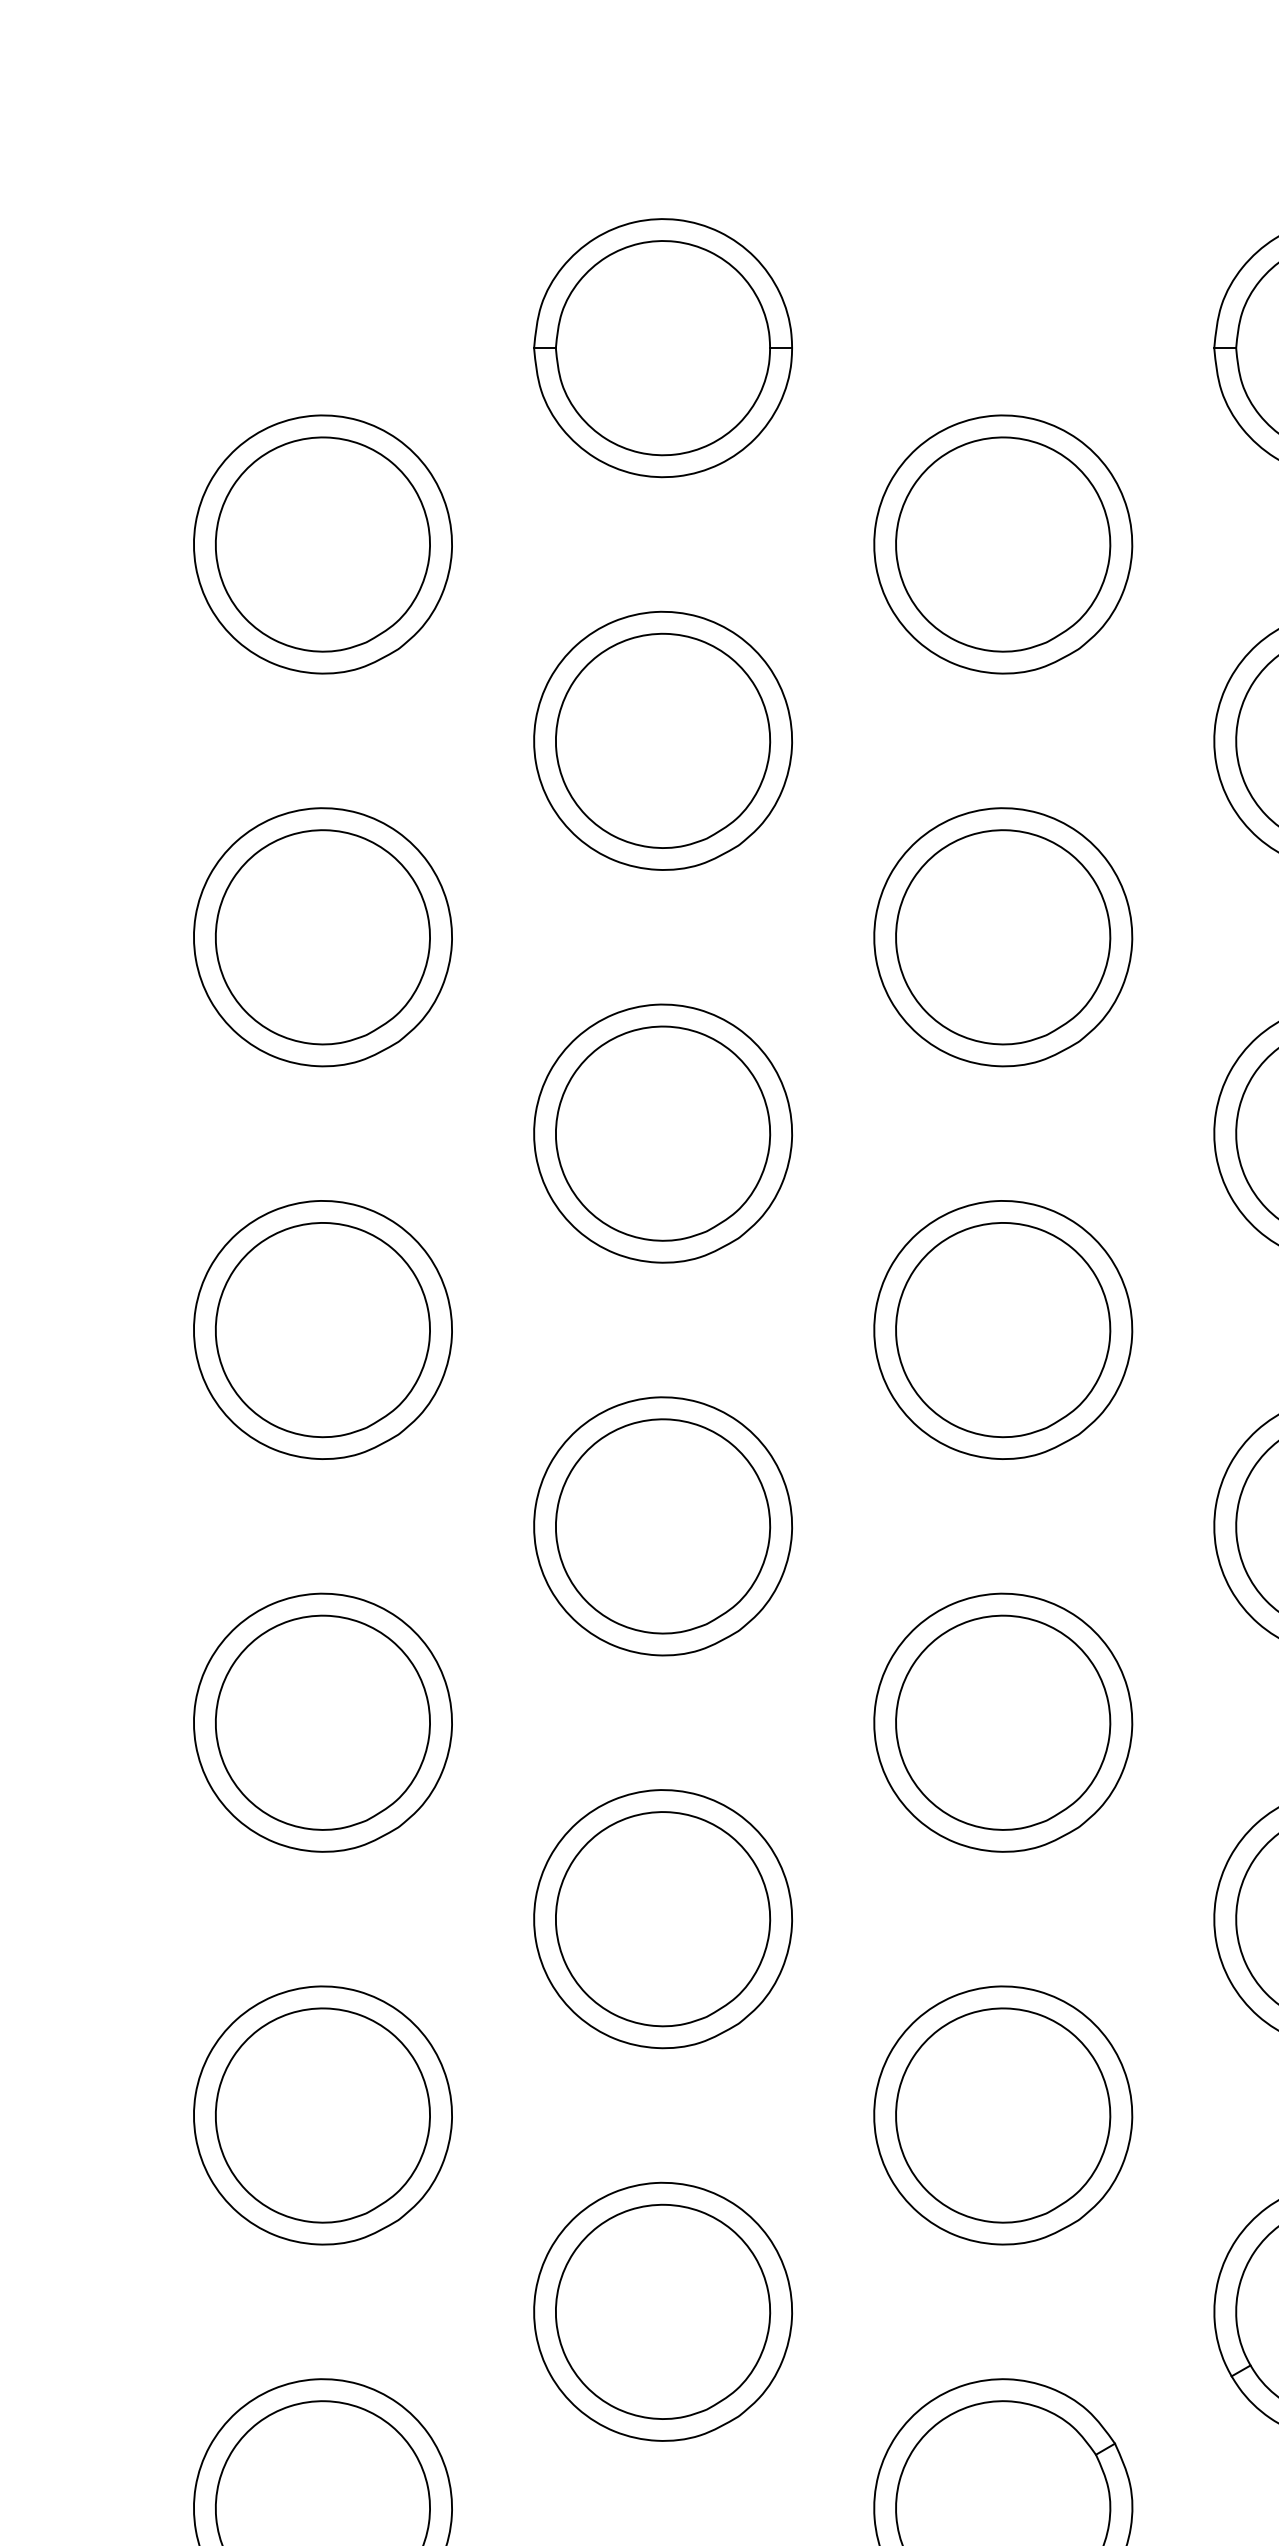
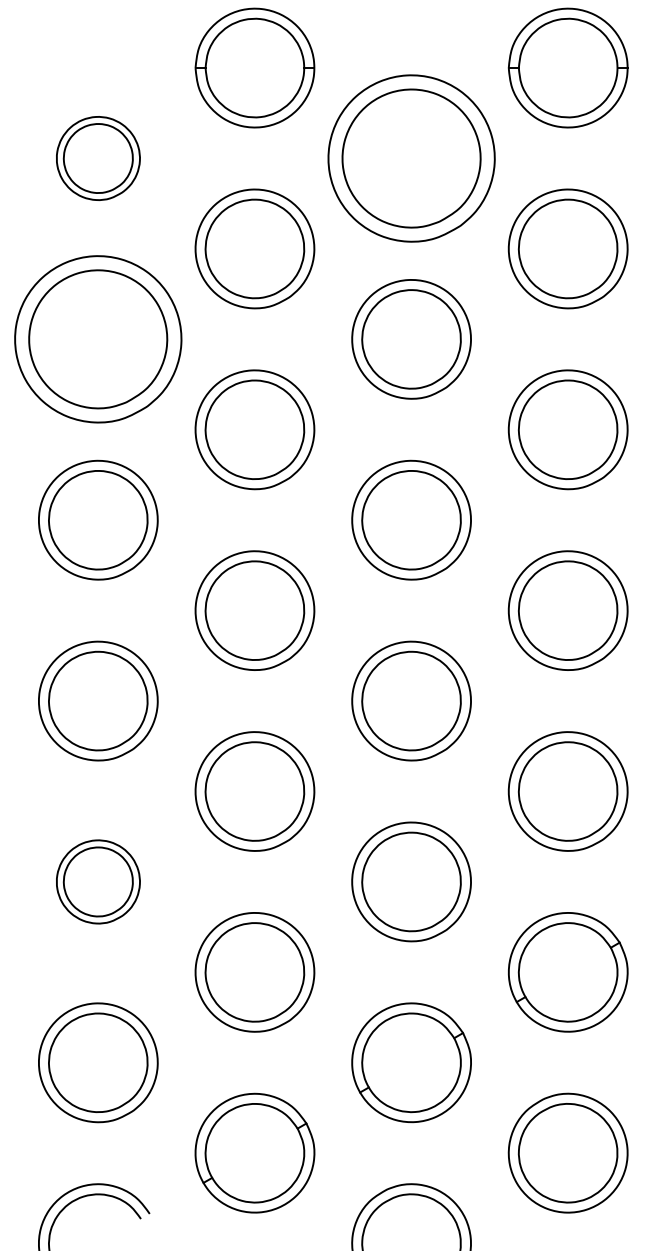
part: (323, 544) -> (98, 158), size x0.7
part: (1003, 544) -> (411, 158), size x1.4
part: (323, 937) -> (98, 339), size x1.4
part: (323, 2114) -> (98, 881), size x0.7

